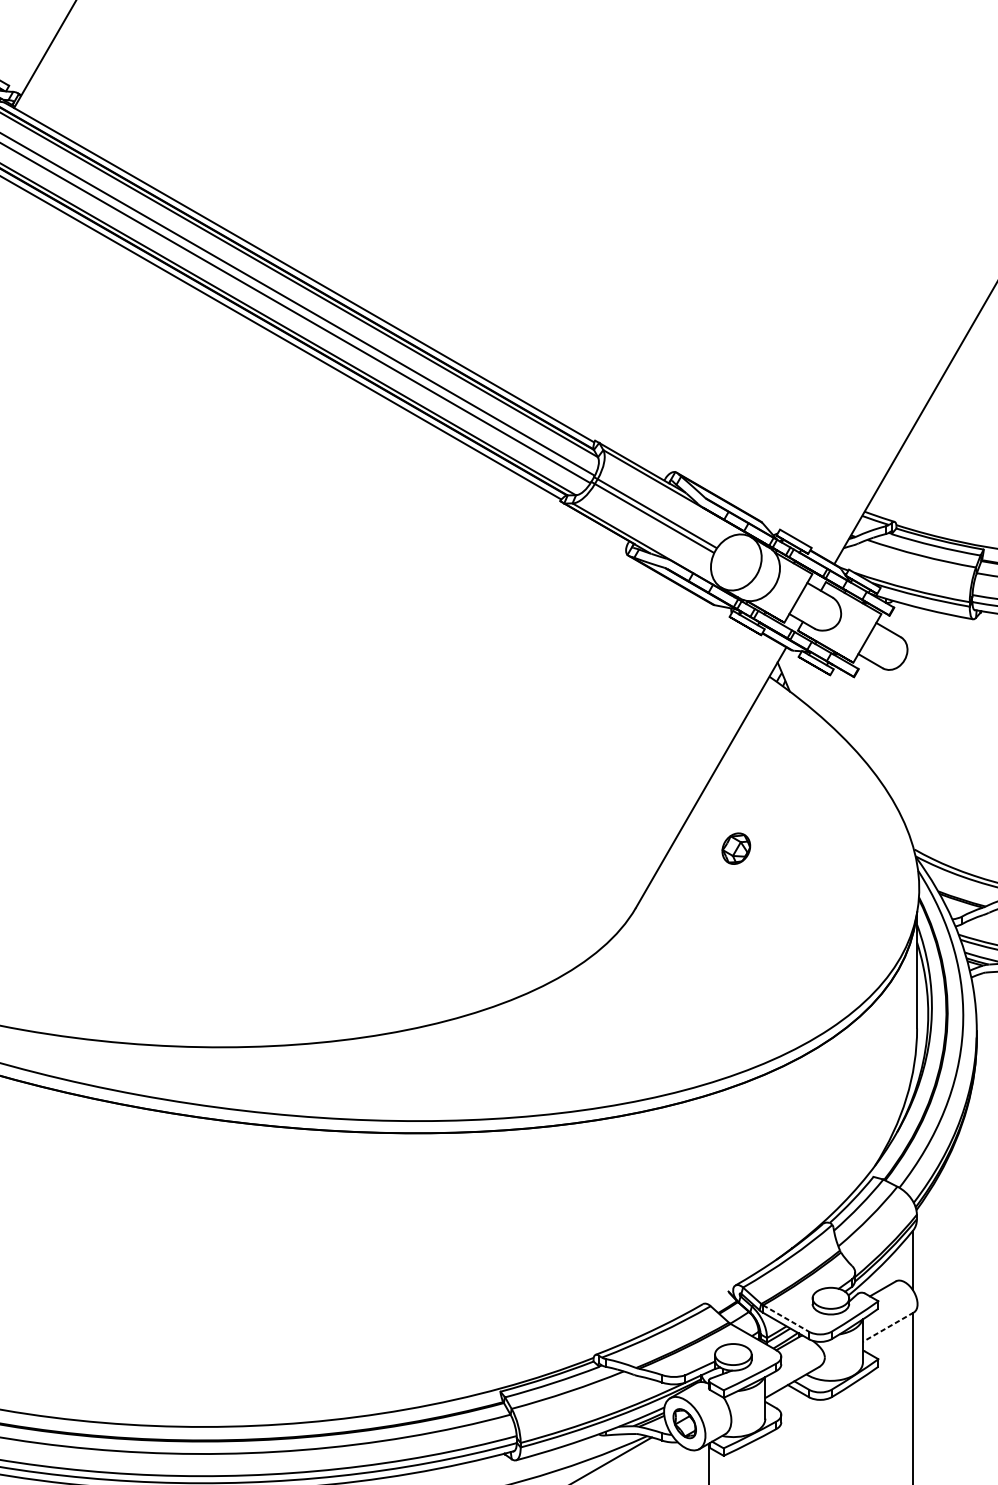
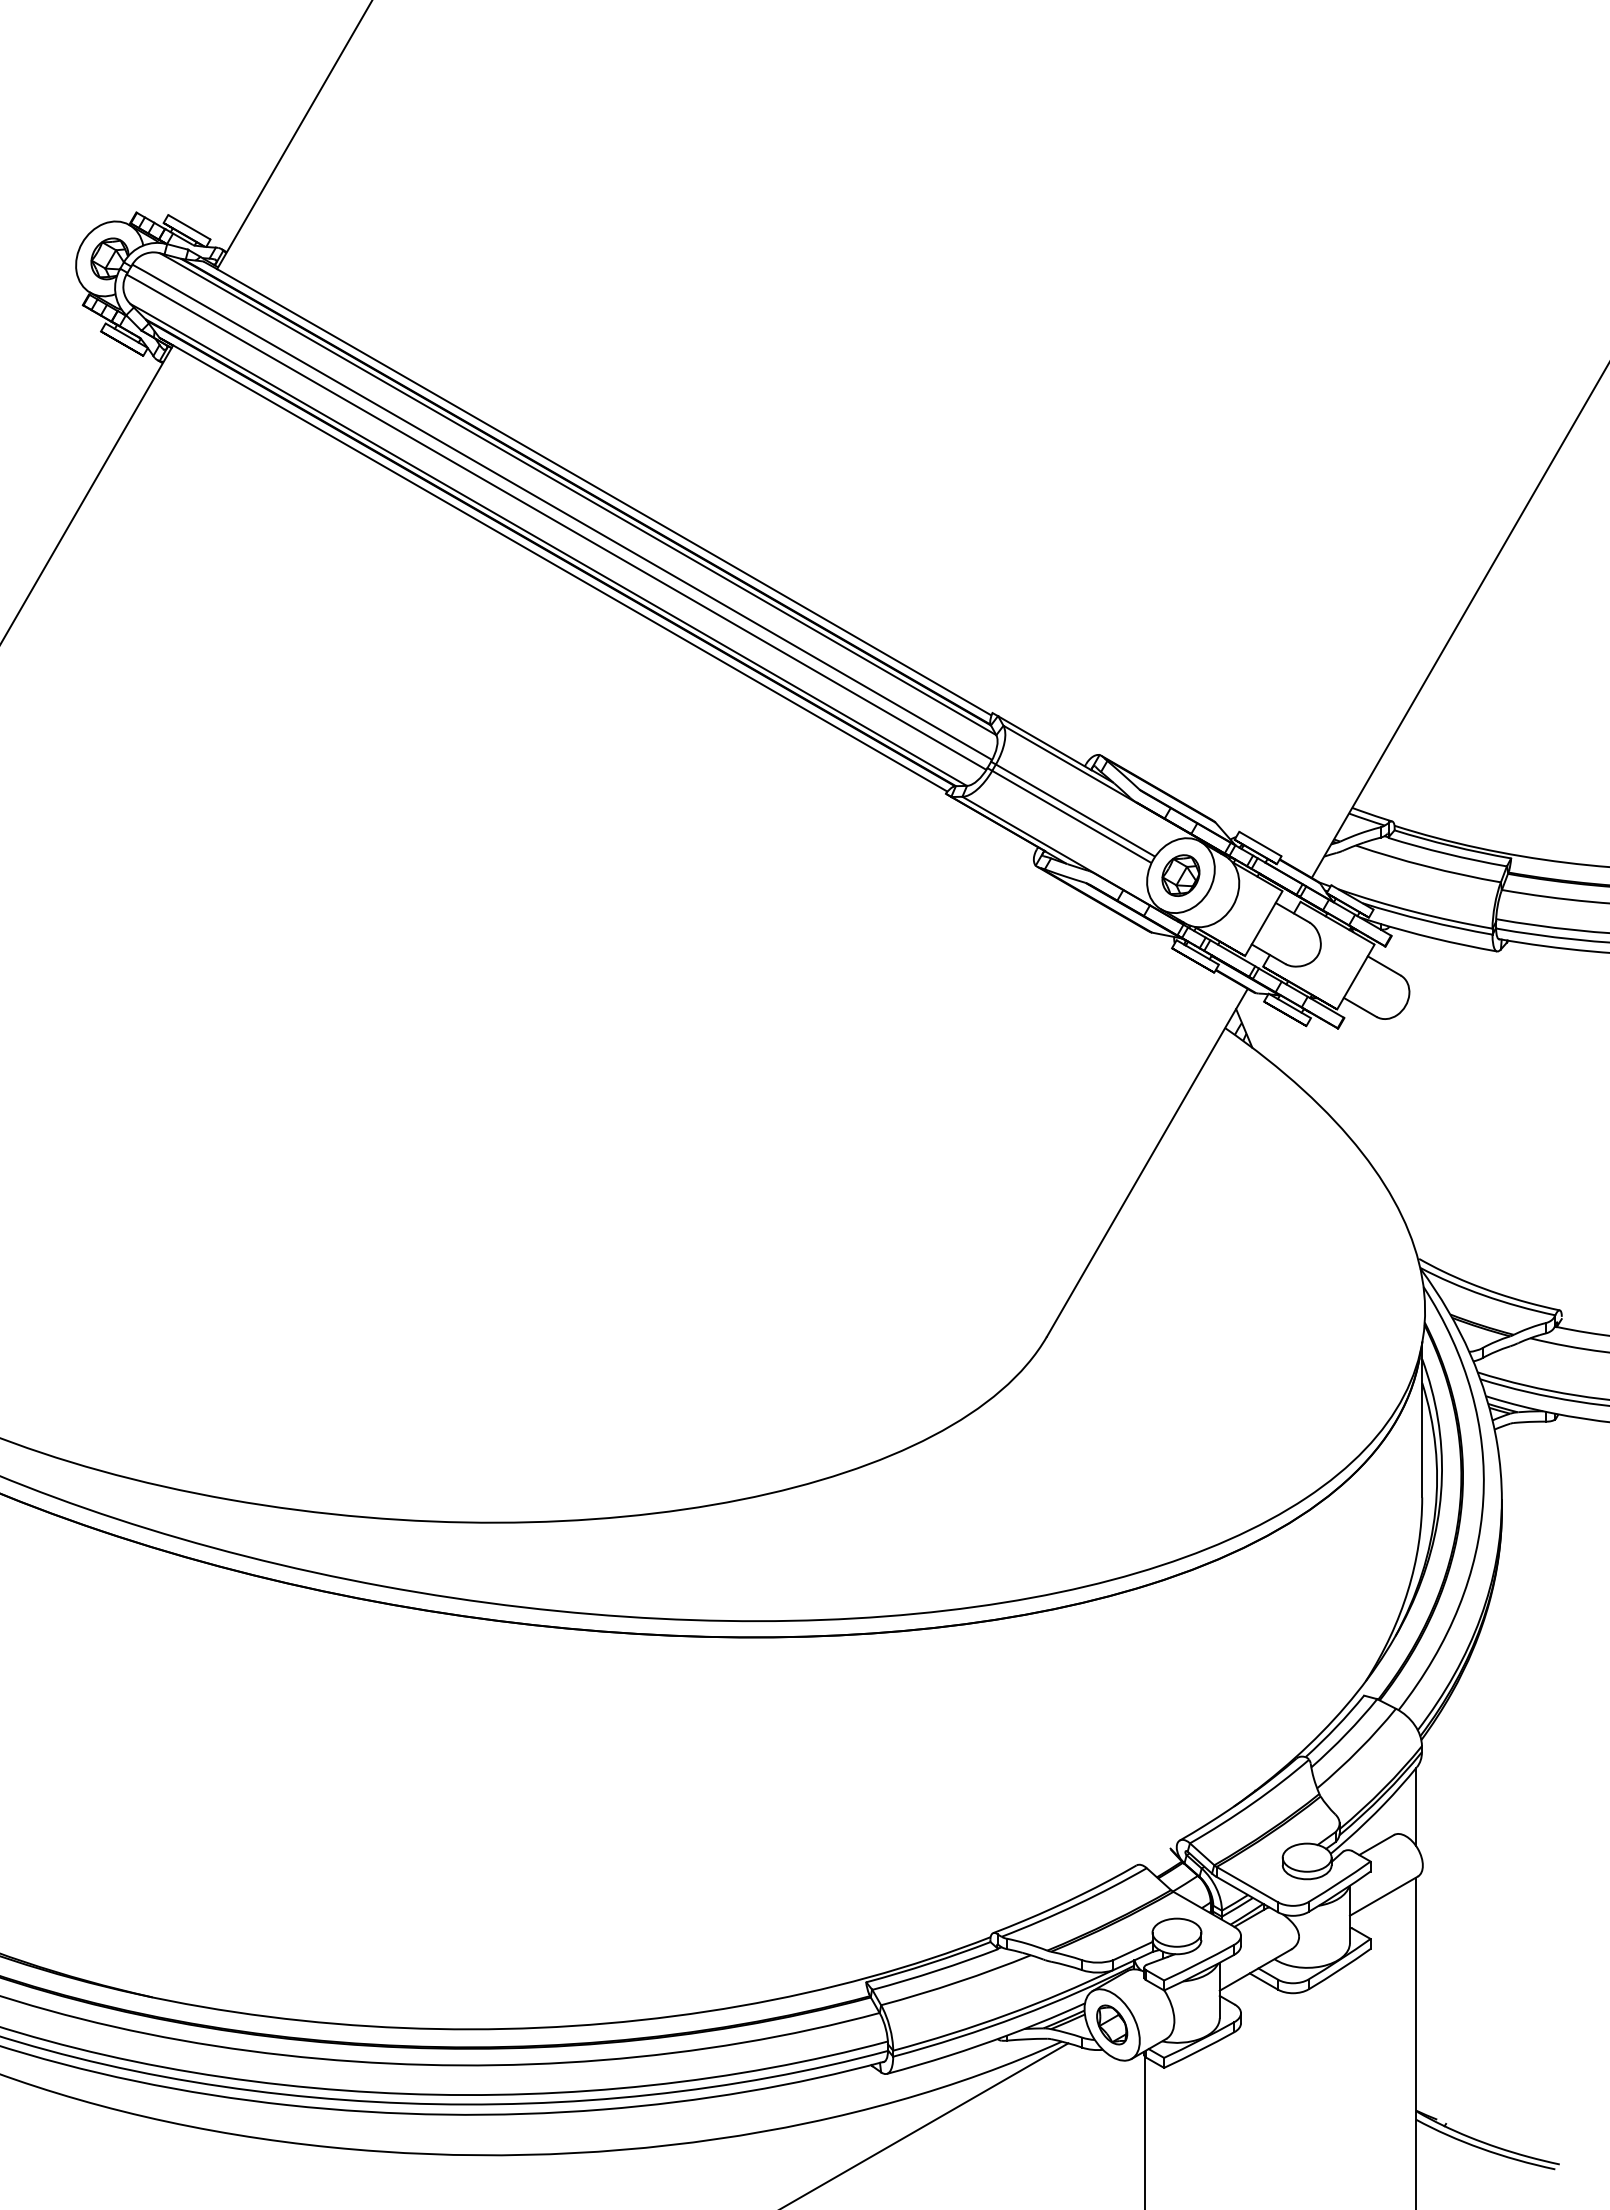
part: (735, 848) -> (1180, 875), moved
line: (786, 1318) -> (1247, 1884), dashed -> solid
line: (888, 1327) -> (1383, 1896), dashed -> solid

